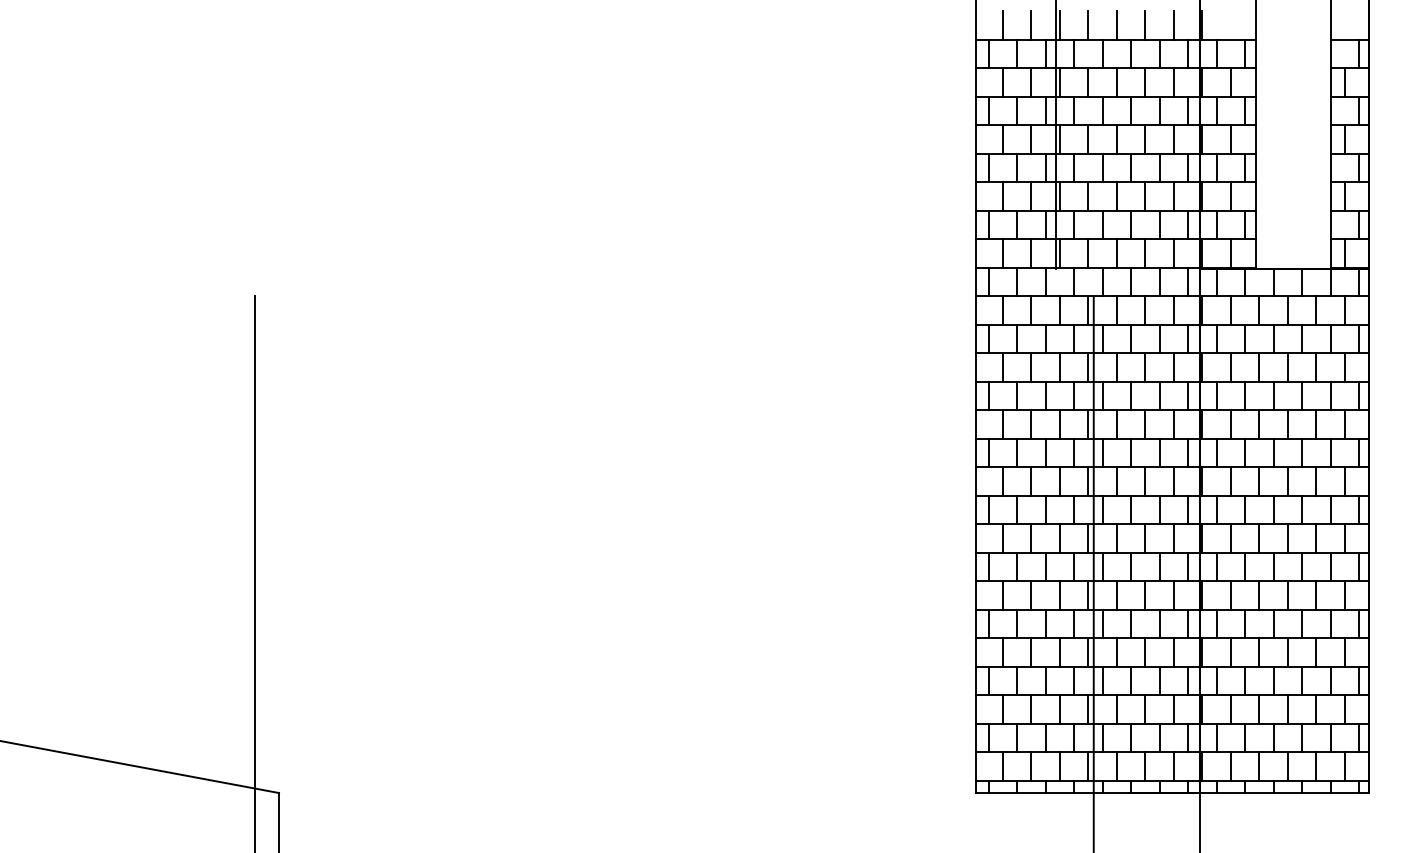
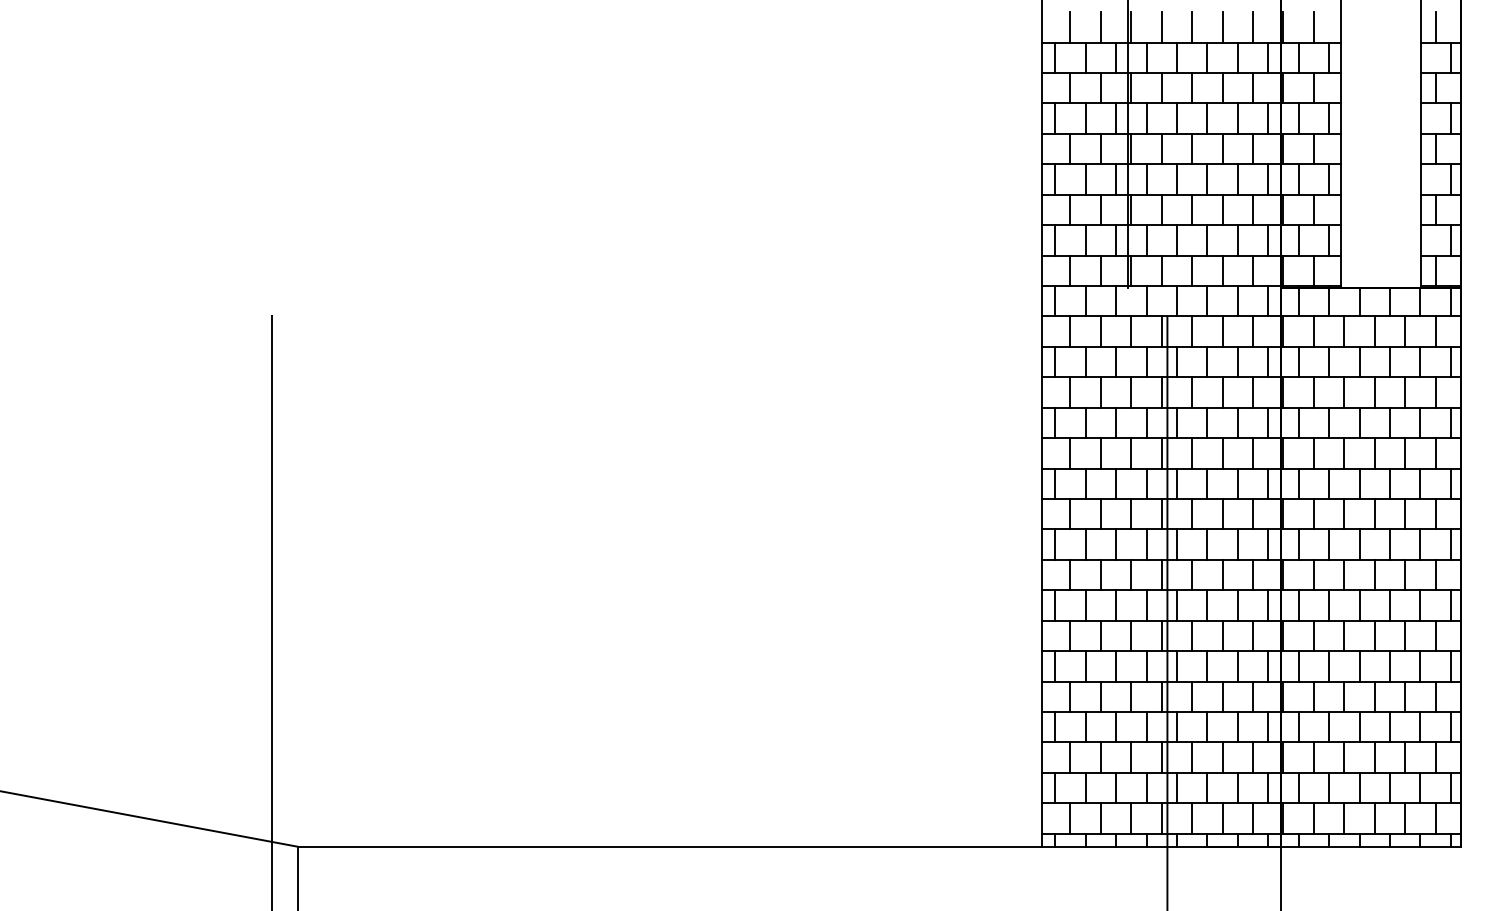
line: (1230, 25) -> (1313, 27), added
line: (1344, 25) -> (1435, 27), added
line: (627, 793) -> (669, 847), added

